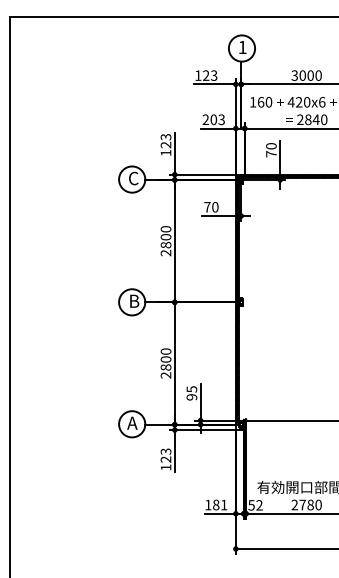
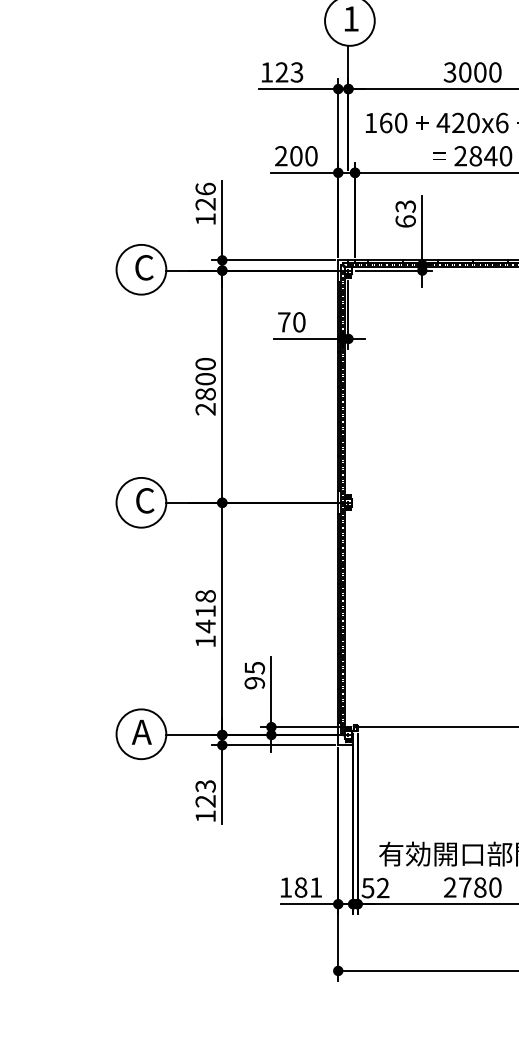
text: (221, 119) -> (310, 155), 203 -> 200
text: (165, 136) -> (204, 187), 123 -> 126
text: (271, 150) -> (405, 214), 70 -> 63
text: (134, 300) -> (145, 499), B -> C
text: (165, 363) -> (204, 618), 2800 -> 1418

